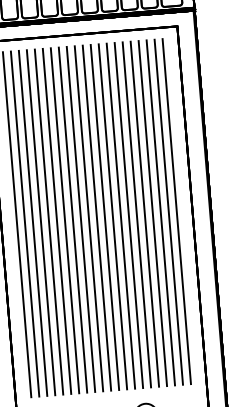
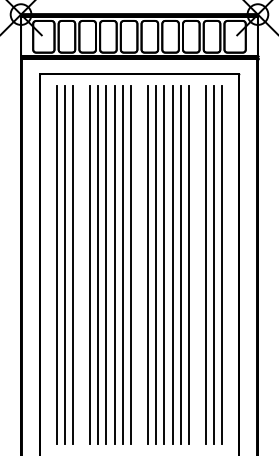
line: (152, 213) -> (197, 264), removed
line: (96, 217) -> (139, 264), removed
line: (41, 222) -> (81, 264), removed

